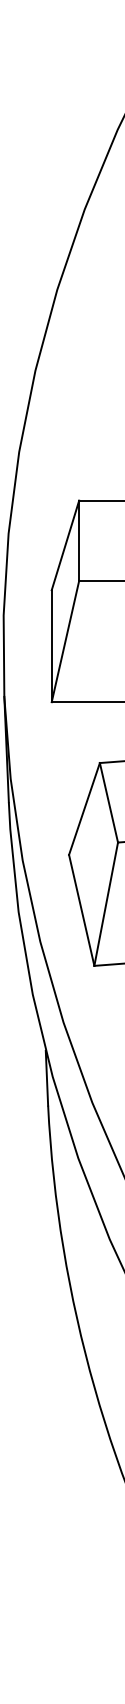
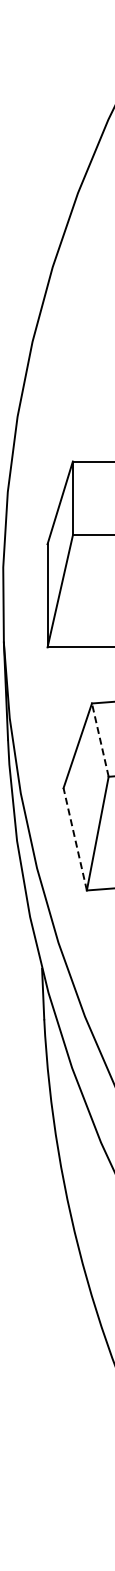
line: (109, 803) -> (100, 740), solid -> dashed
line: (82, 909) -> (75, 838), solid -> dashed

